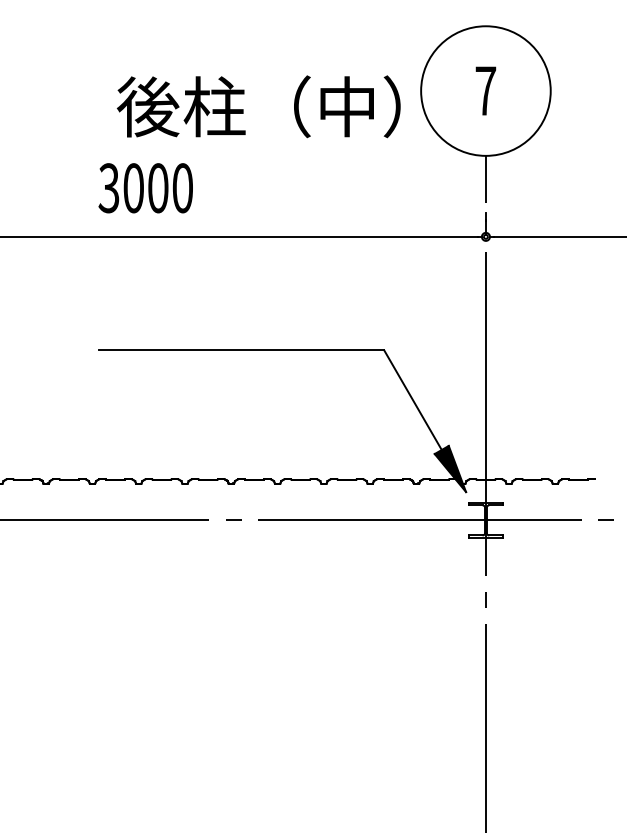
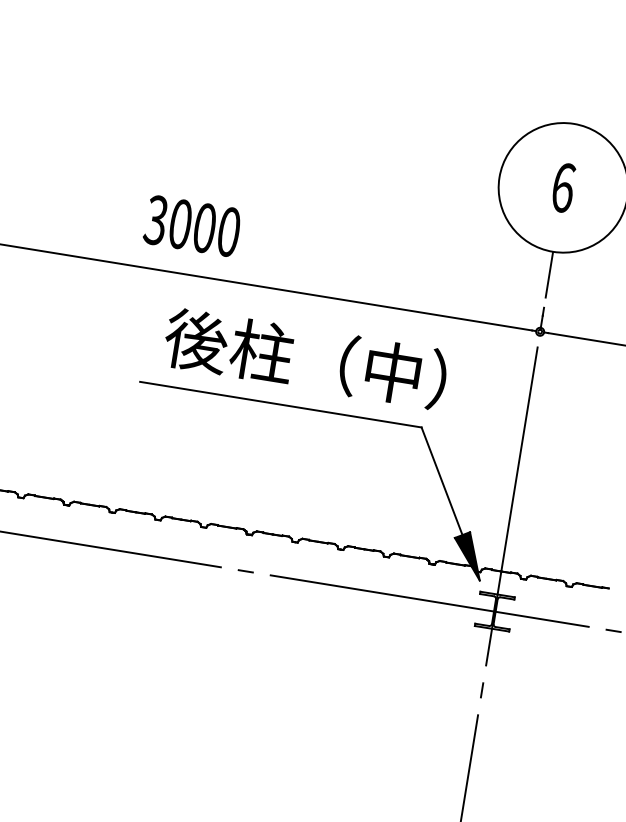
text: (485, 91) -> (562, 188), 7 -> 6
text: (258, 106) -> (305, 358), moved
text: (145, 188) -> (192, 226), moved

